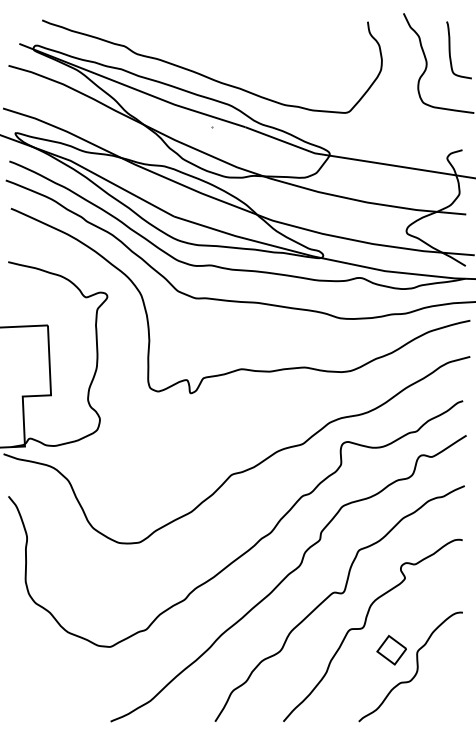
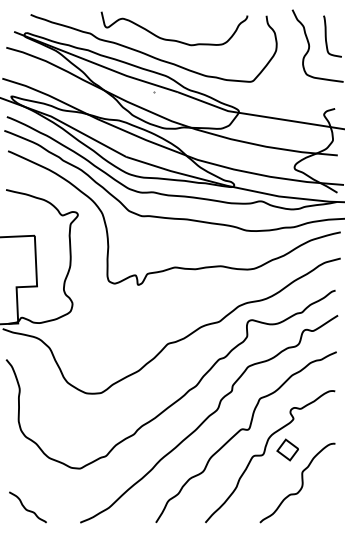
curve: (240, 54) -> (174, 39), added
part: (391, 649) -> (287, 449), moved
curve: (36, 701) -> (26, 508), added

